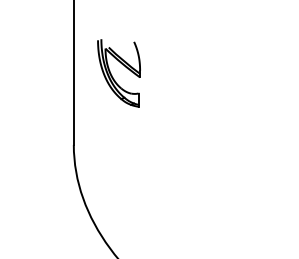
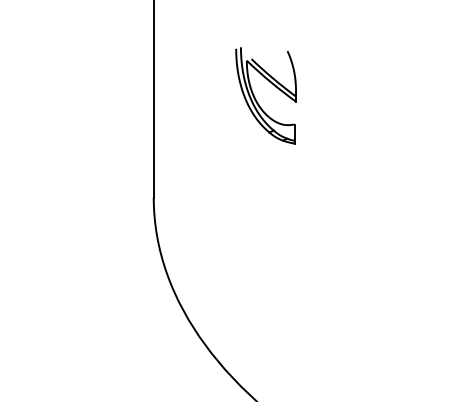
part: (112, 75) -> (256, 99), moved

